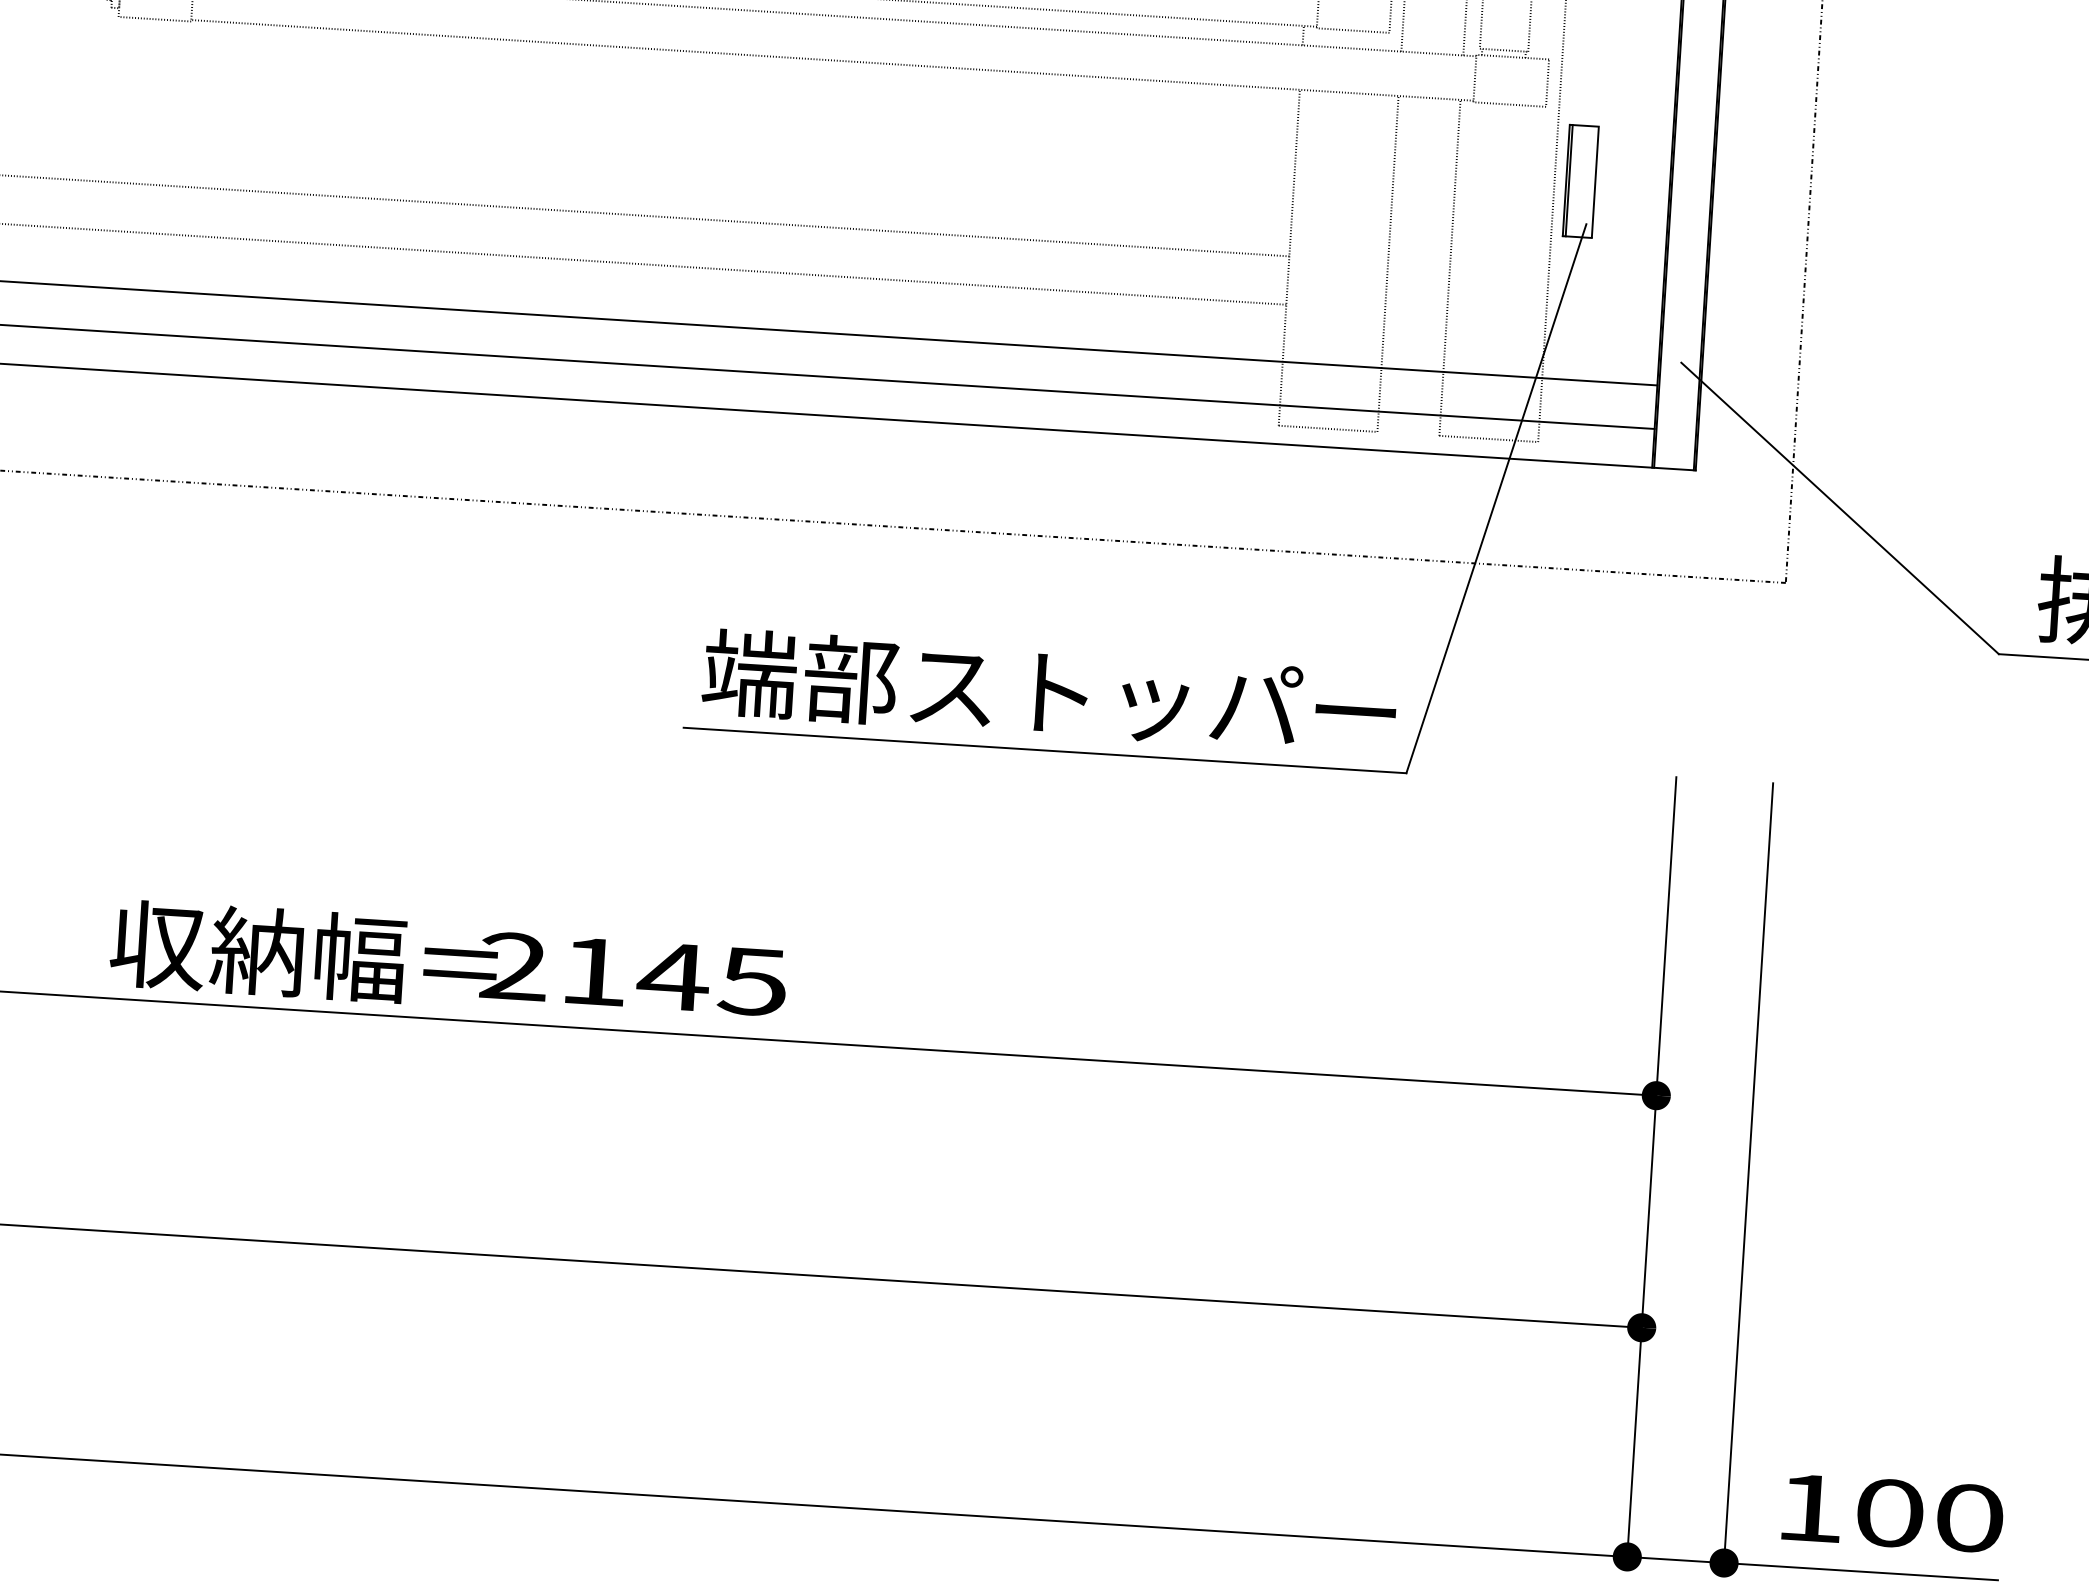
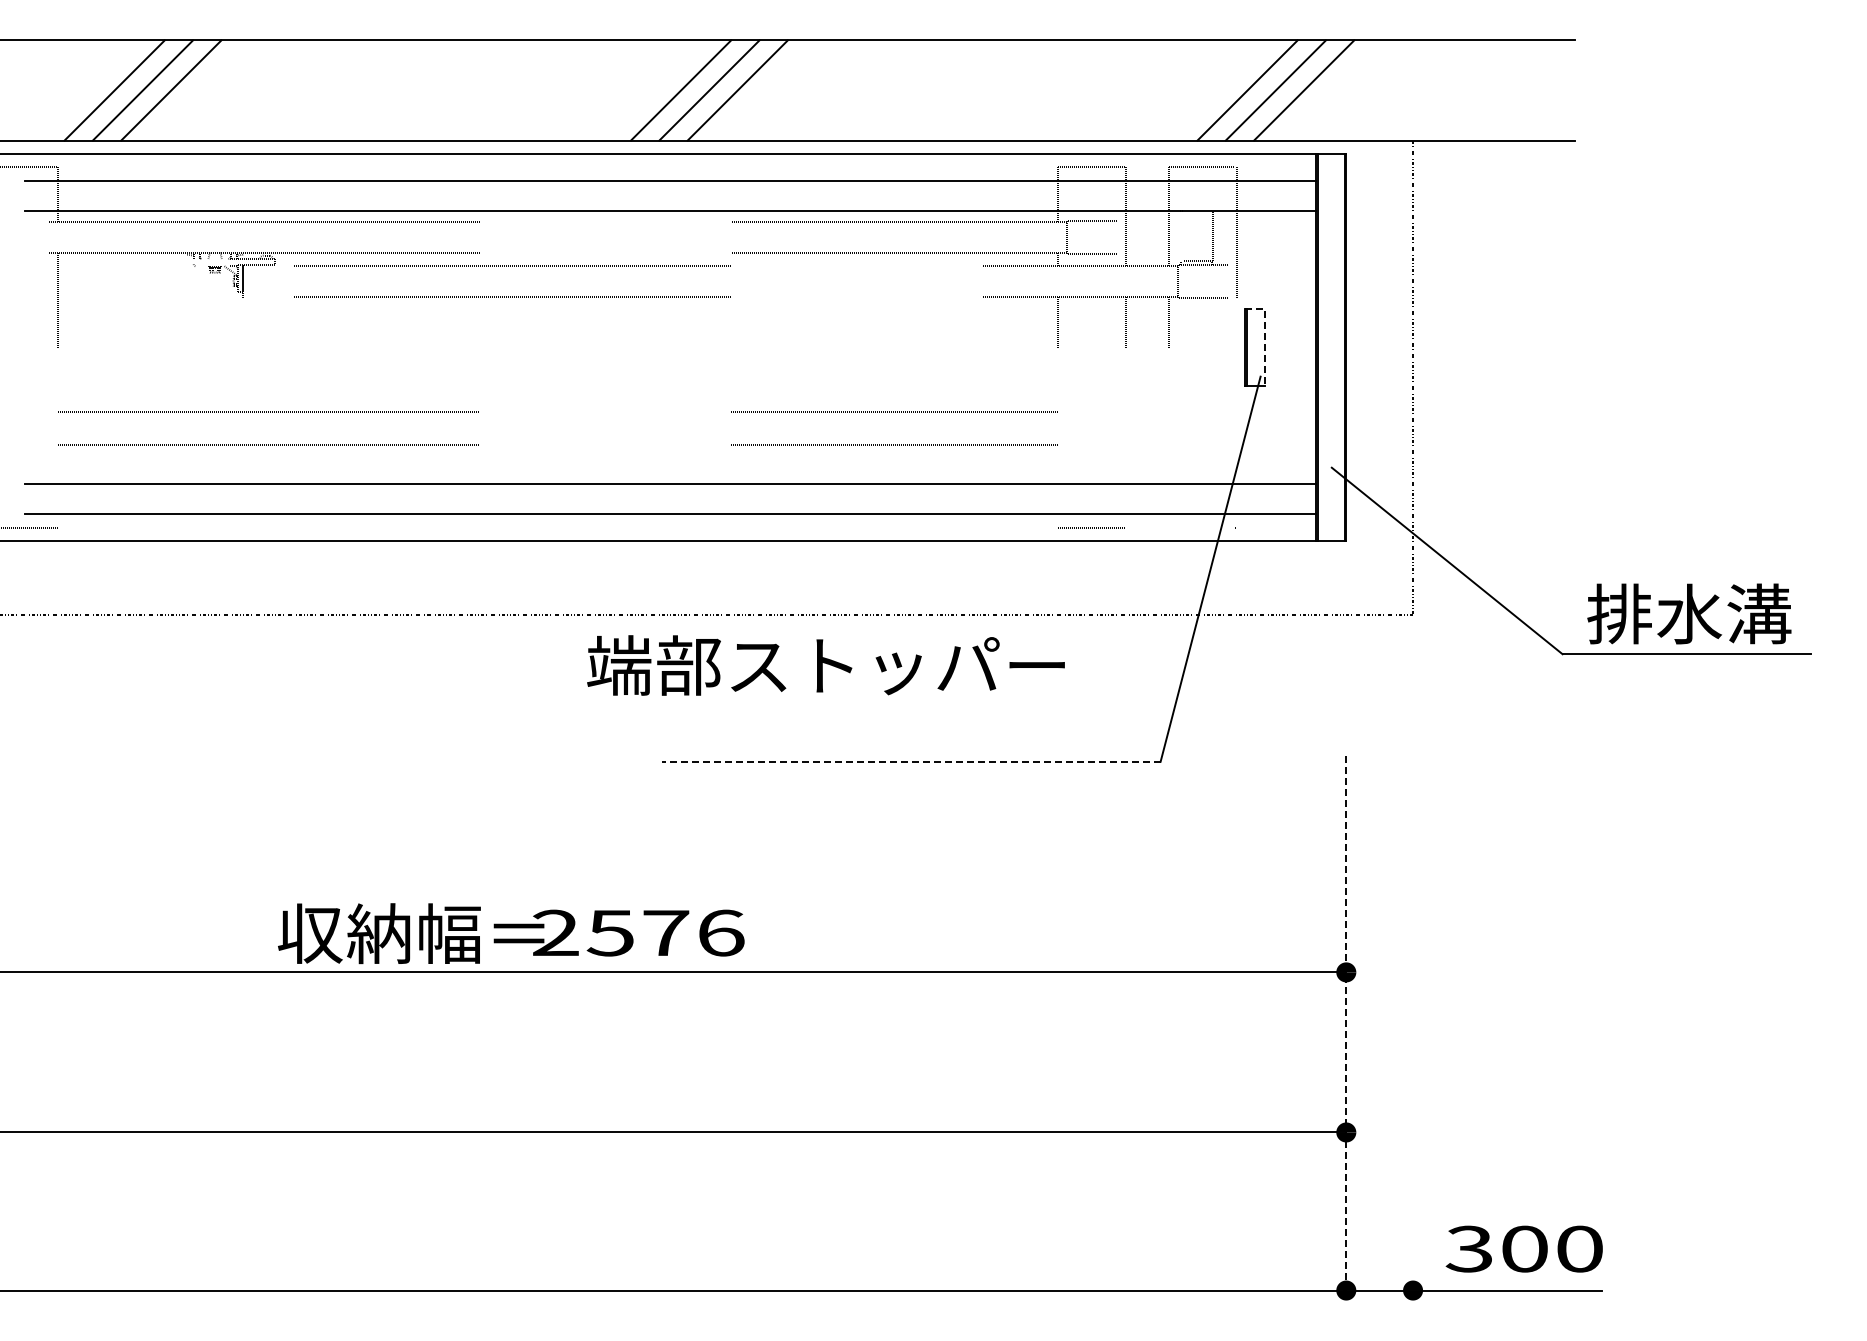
line: (1595, 167) -> (1264, 337), solid -> dashed
text: (1048, 692) -> (825, 665), moved
line: (1043, 750) -> (910, 761), solid -> dashed
text: (672, 975) -> (665, 932), 2145 -> 2576
line: (1652, 1166) -> (1346, 1021), solid -> dashed
line: (1749, 1173) -> (1413, 1021), removed
text: (1808, 1507) -> (1468, 1248), 100 -> 300

